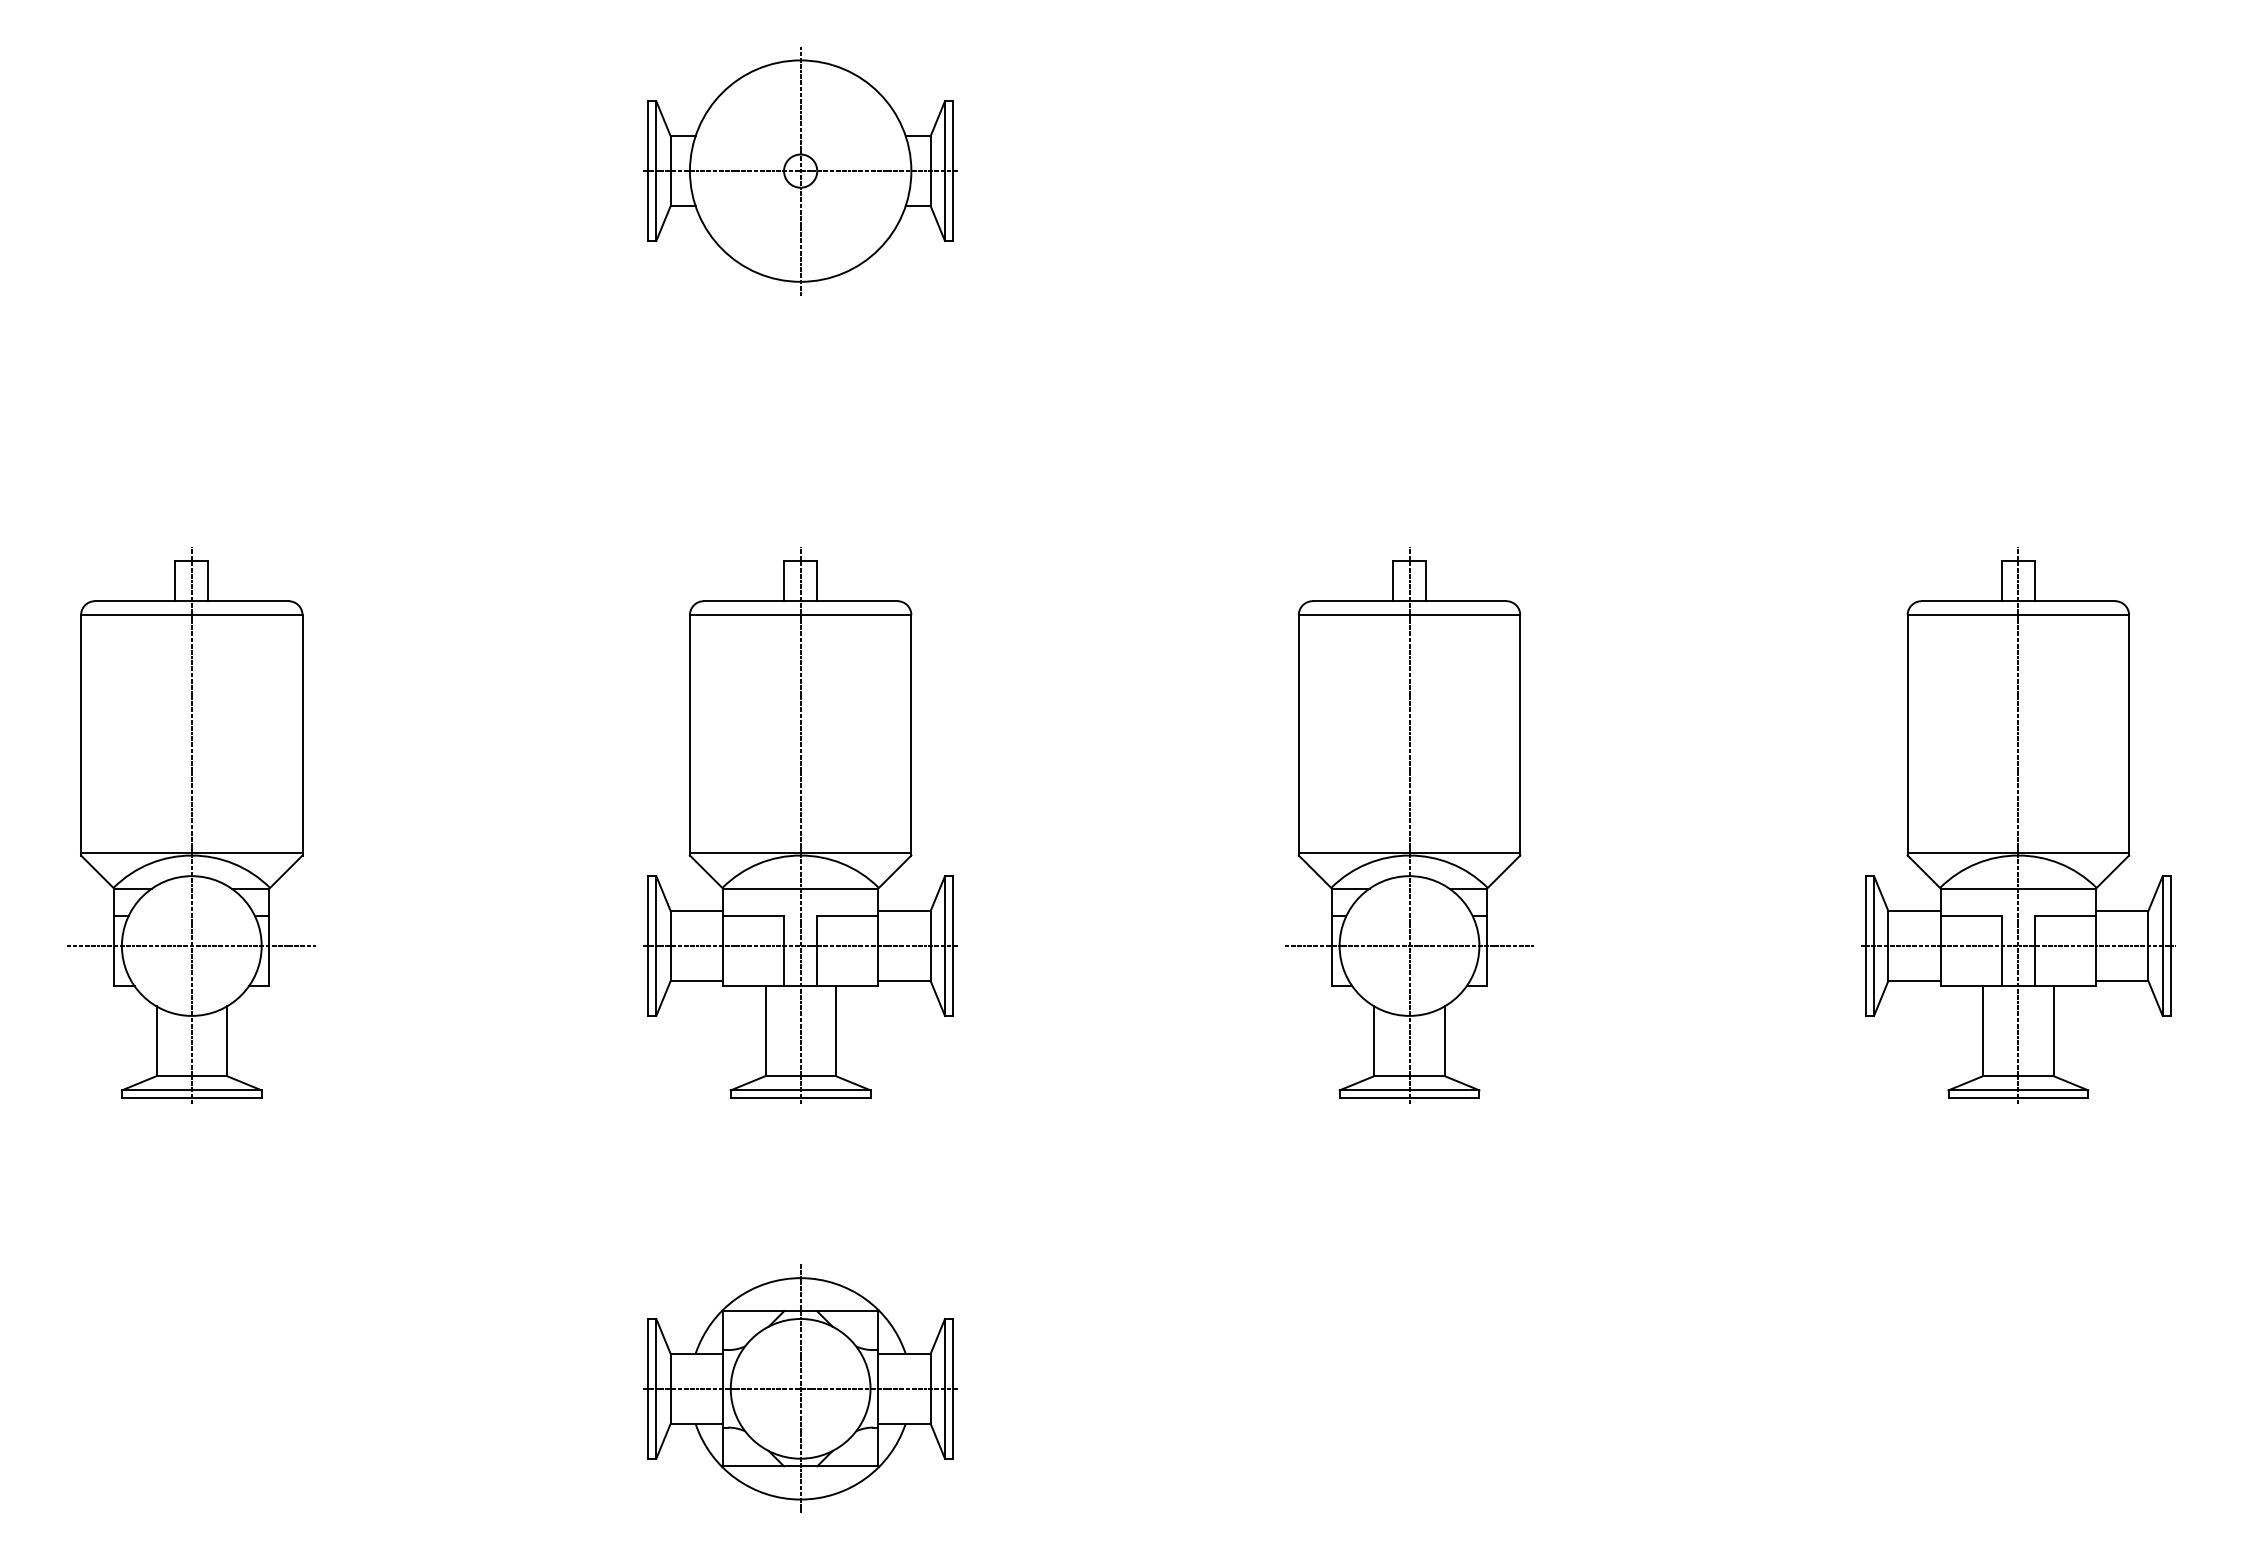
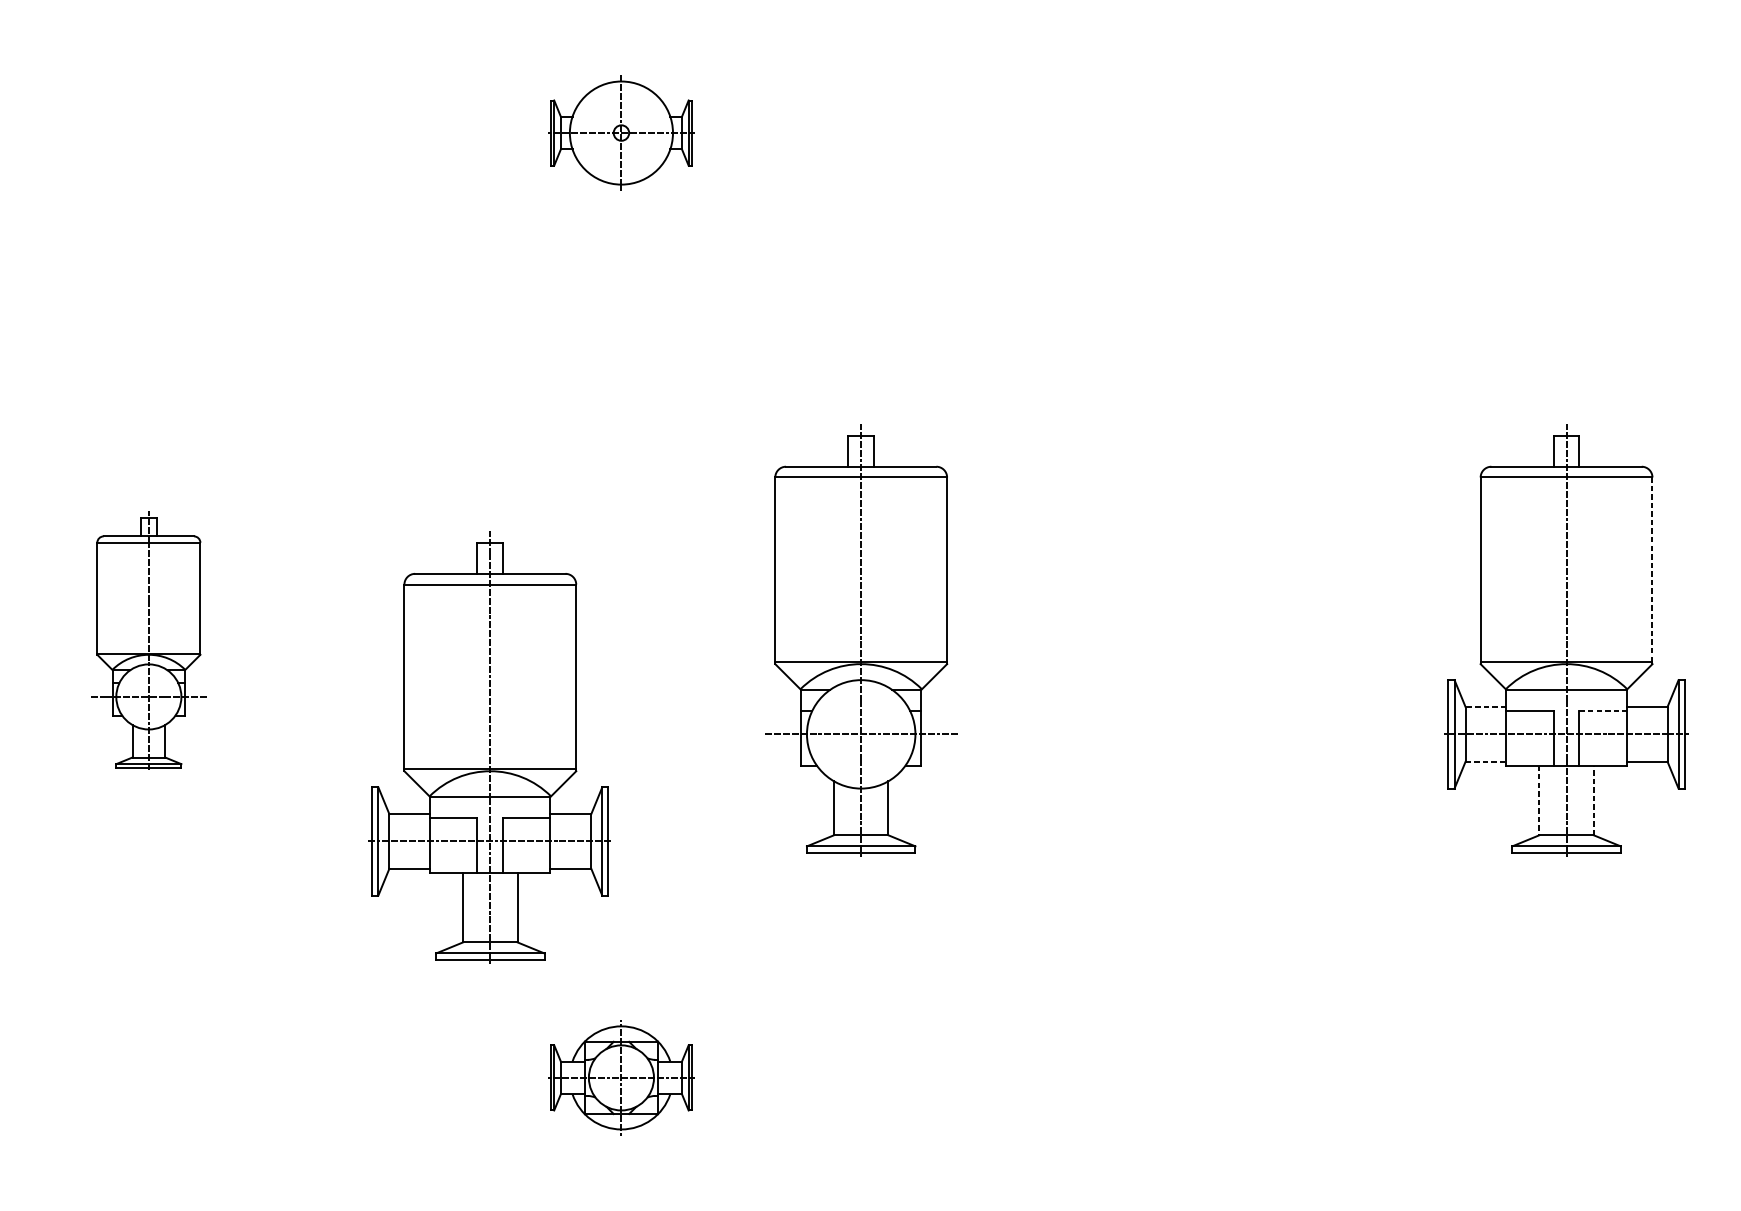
part: (800, 171) -> (621, 133), size x0.6
line: (2129, 733) -> (1652, 569), solid -> dashed
part: (191, 825) -> (148, 640), size x0.6
part: (800, 825) -> (490, 747), moved
part: (1409, 825) -> (861, 640), moved
line: (1914, 910) -> (1485, 706), solid -> dashed
line: (2065, 916) -> (1603, 711), solid -> dashed
line: (1915, 981) -> (1486, 761), solid -> dashed
line: (1983, 1031) -> (1539, 800), solid -> dashed
line: (2053, 1031) -> (1593, 800), solid -> dashed
part: (800, 1388) -> (621, 1077), size x0.6

